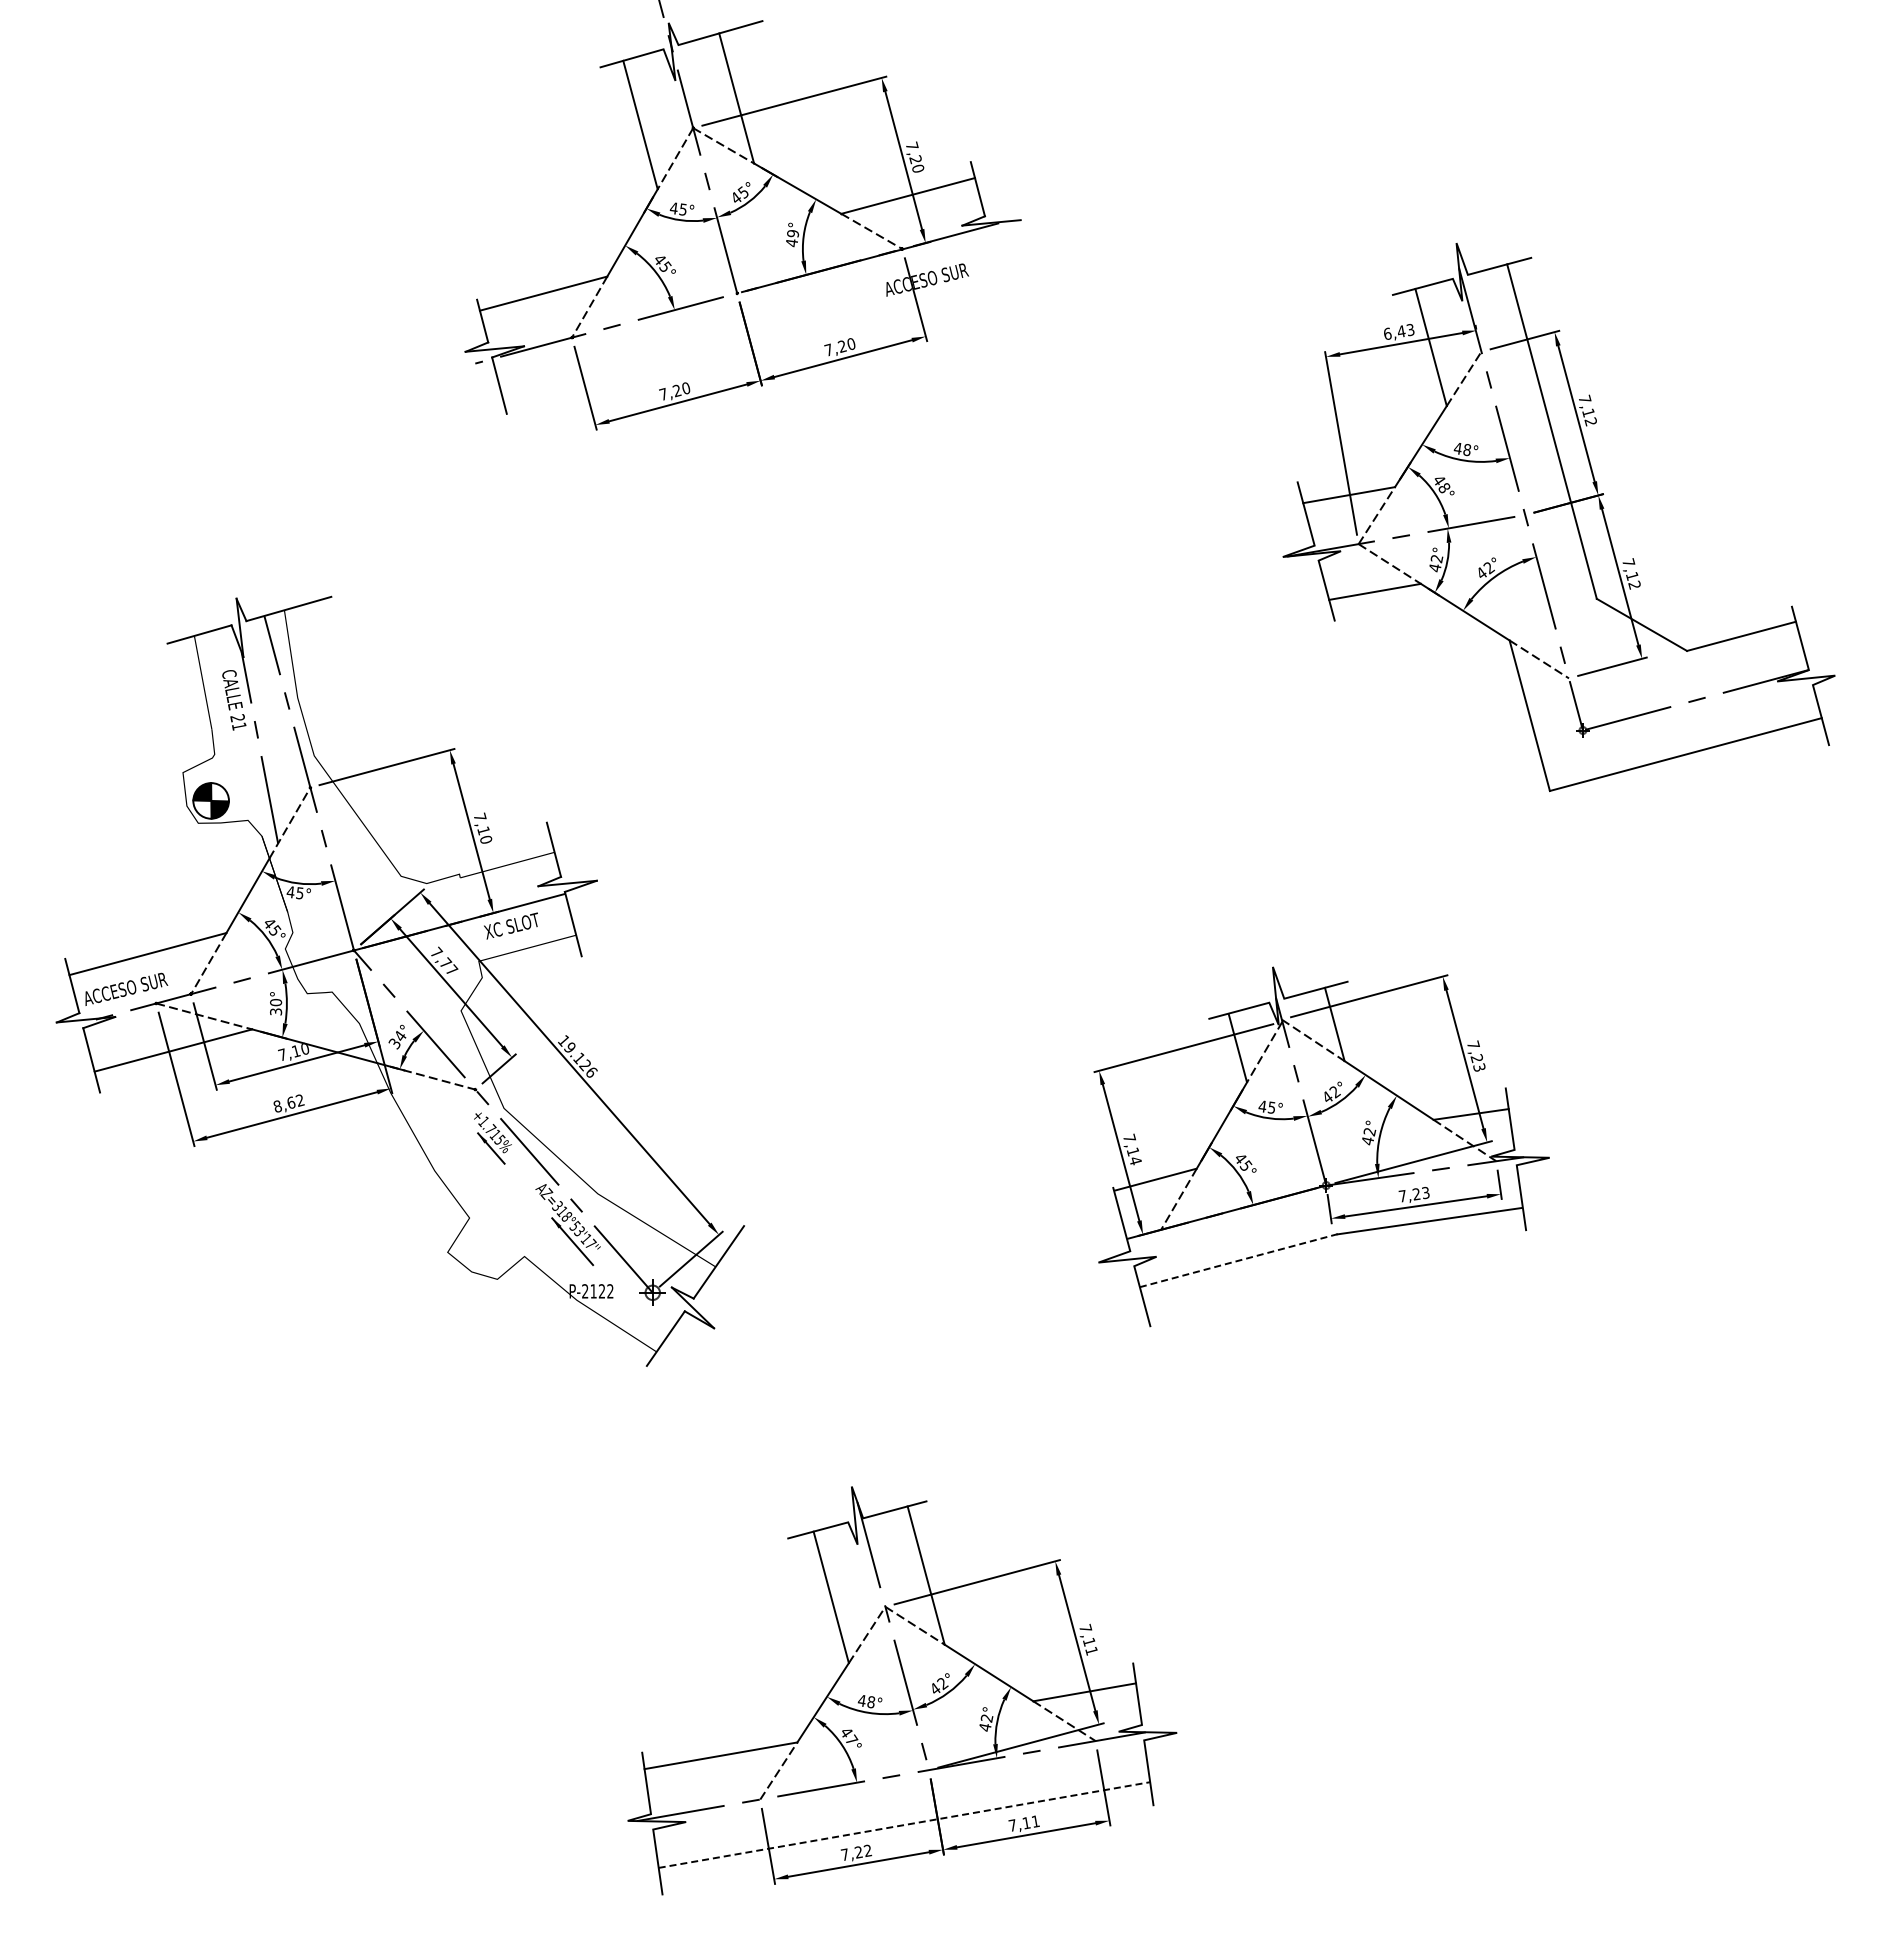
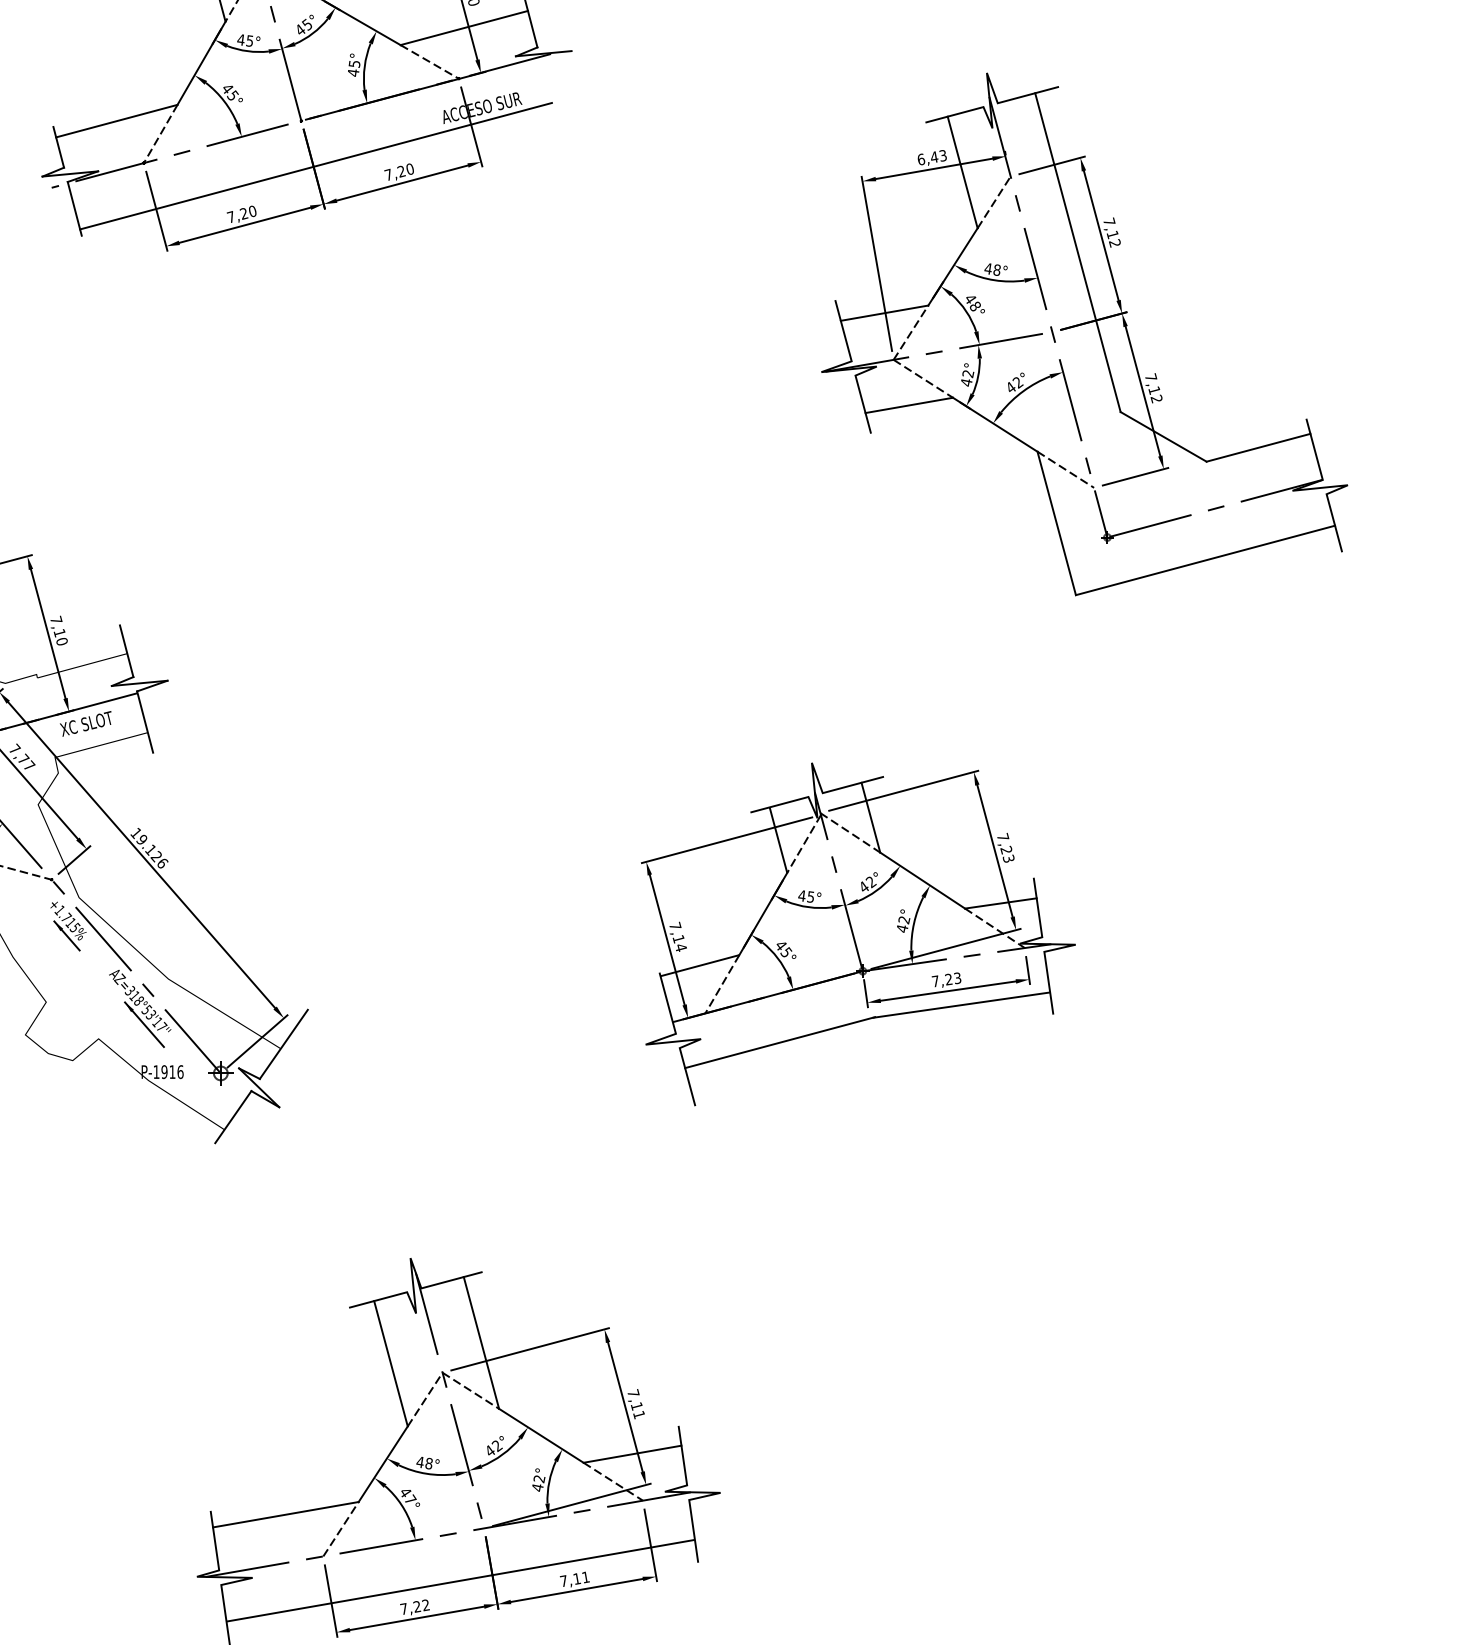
text: (792, 233) -> (354, 63), 49° -> 45°
line: (752, 340) -> (315, 165), added
line: (1240, 1260) -> (781, 1042), dashed -> solid
text: (597, 1291) -> (168, 1072), P-2122 -> P-1916
line: (904, 1824) -> (460, 1580), dashed -> solid

